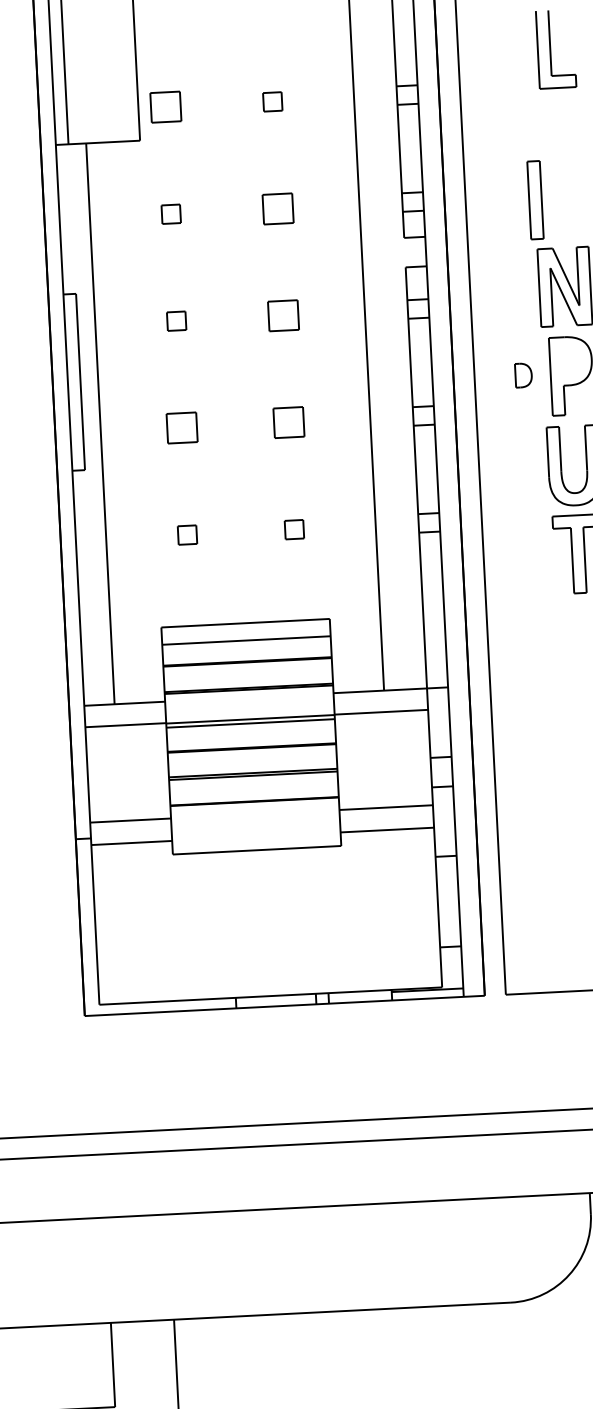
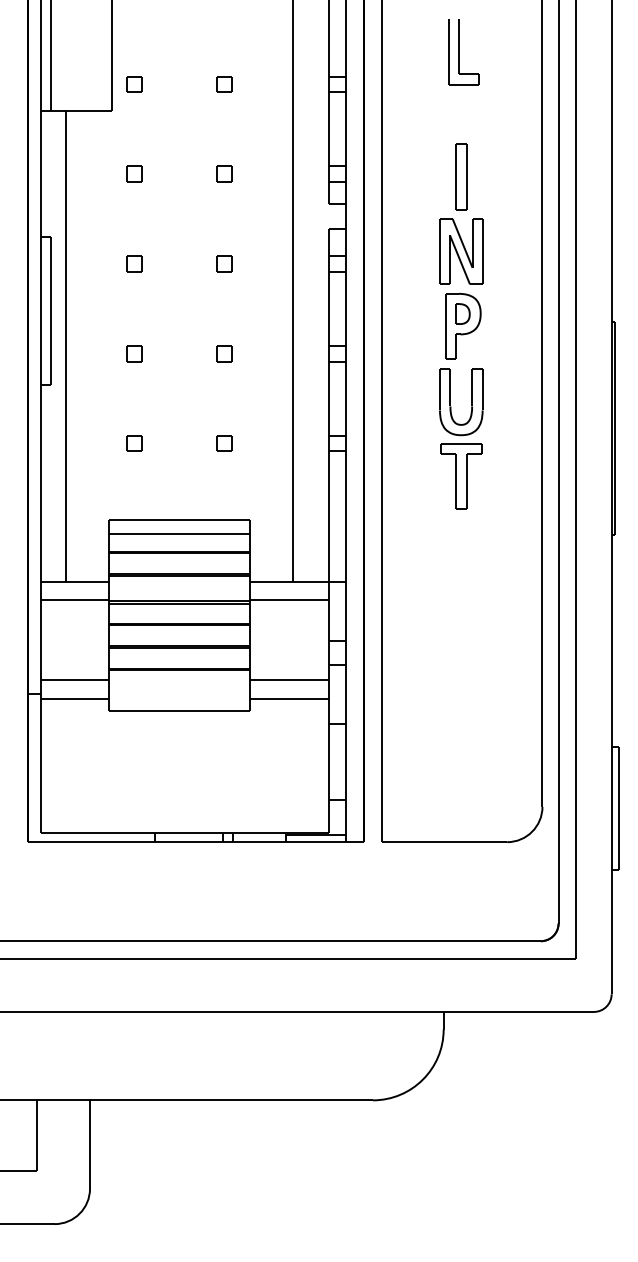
part: (165, 107) -> (134, 84), size x0.62
part: (535, 199) -> (461, 176), moved
part: (278, 208) -> (224, 173), size x0.62
part: (283, 315) -> (224, 263), size x0.62
part: (523, 374) -> (462, 313), moved
part: (289, 422) -> (224, 353), size x0.62
part: (181, 427) -> (134, 353), size x0.62

